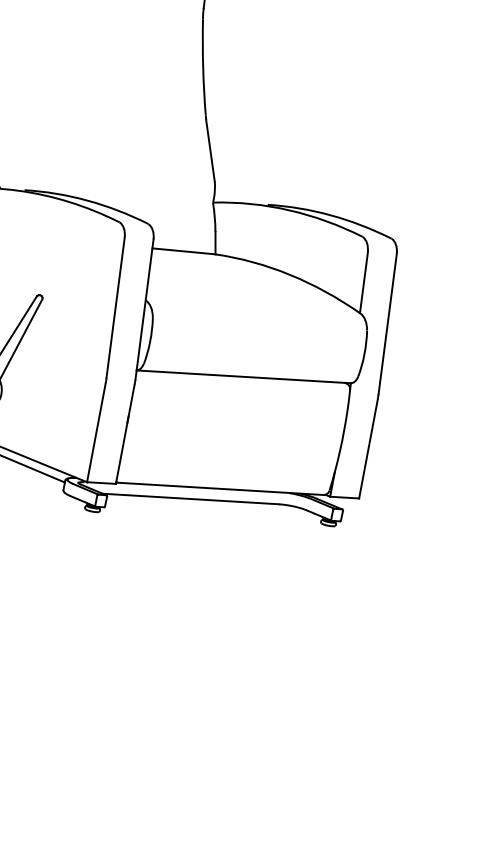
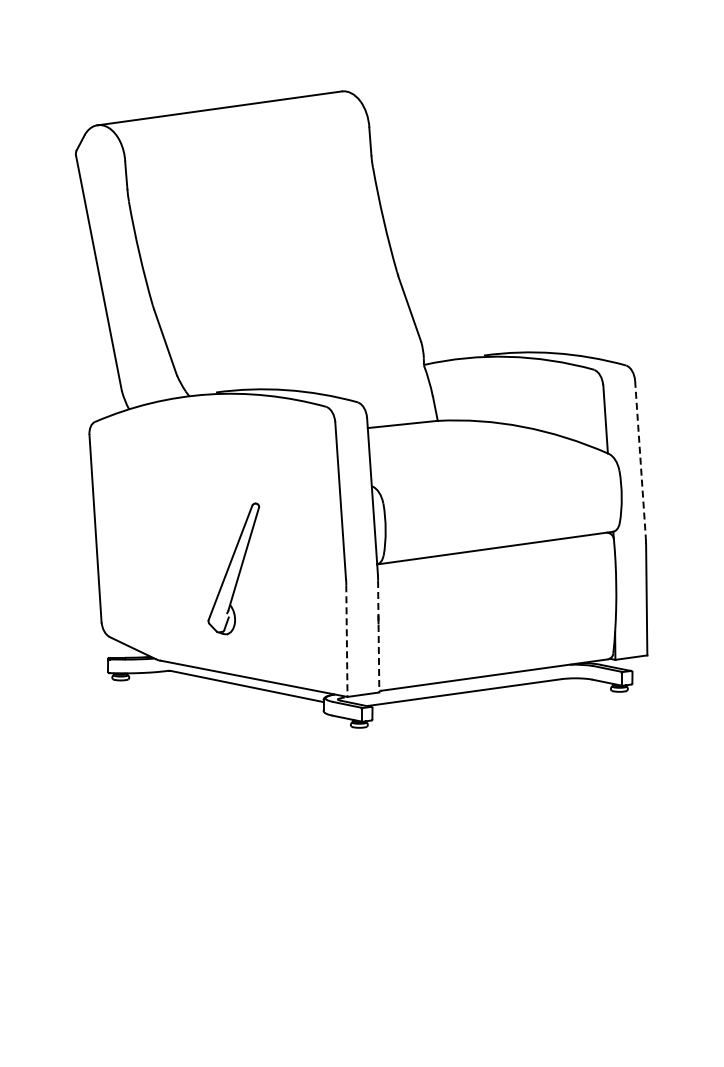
line: (387, 324) -> (640, 459), solid -> dashed
line: (95, 433) -> (346, 641), solid -> dashed
line: (125, 434) -> (378, 636), solid -> dashed

